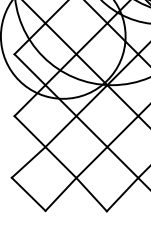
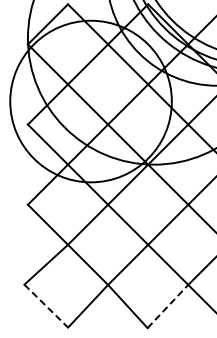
line: (28, 194) -> (46, 306), solid -> dashed
line: (122, 194) -> (167, 306), solid -> dashed

